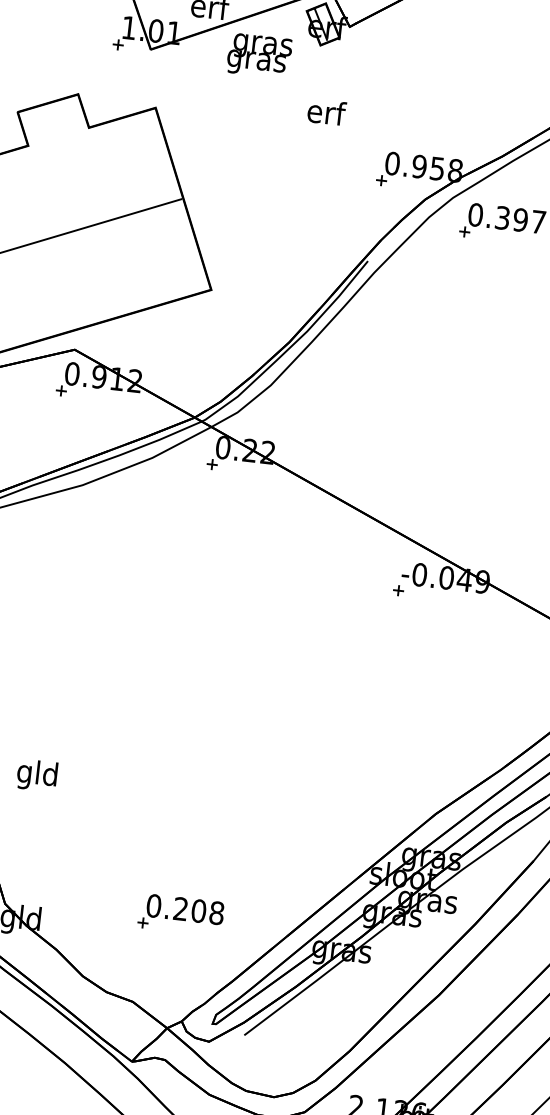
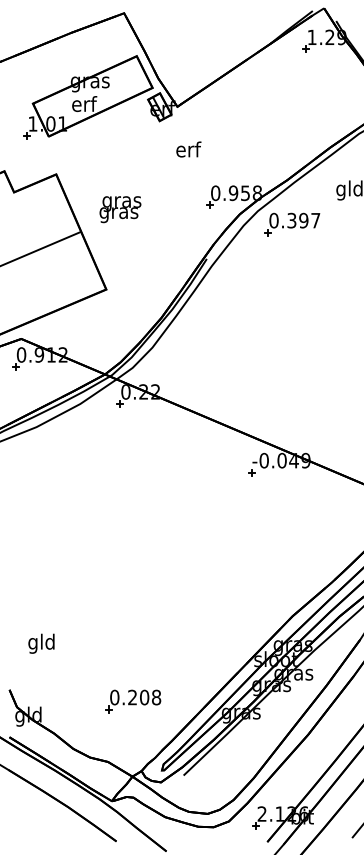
text: (259, 55) -> (120, 209), moved
text: (326, 112) -> (188, 149), moved
text: (37, 775) -> (41, 643), moved

